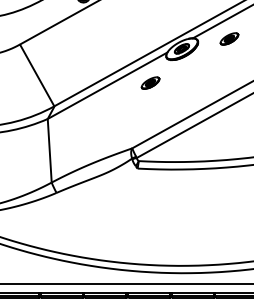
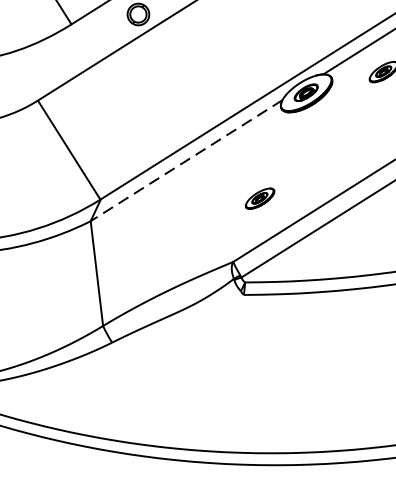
part: (150, 82) -> (259, 197), moved
line: (107, 86) -> (186, 161), solid -> dashed

